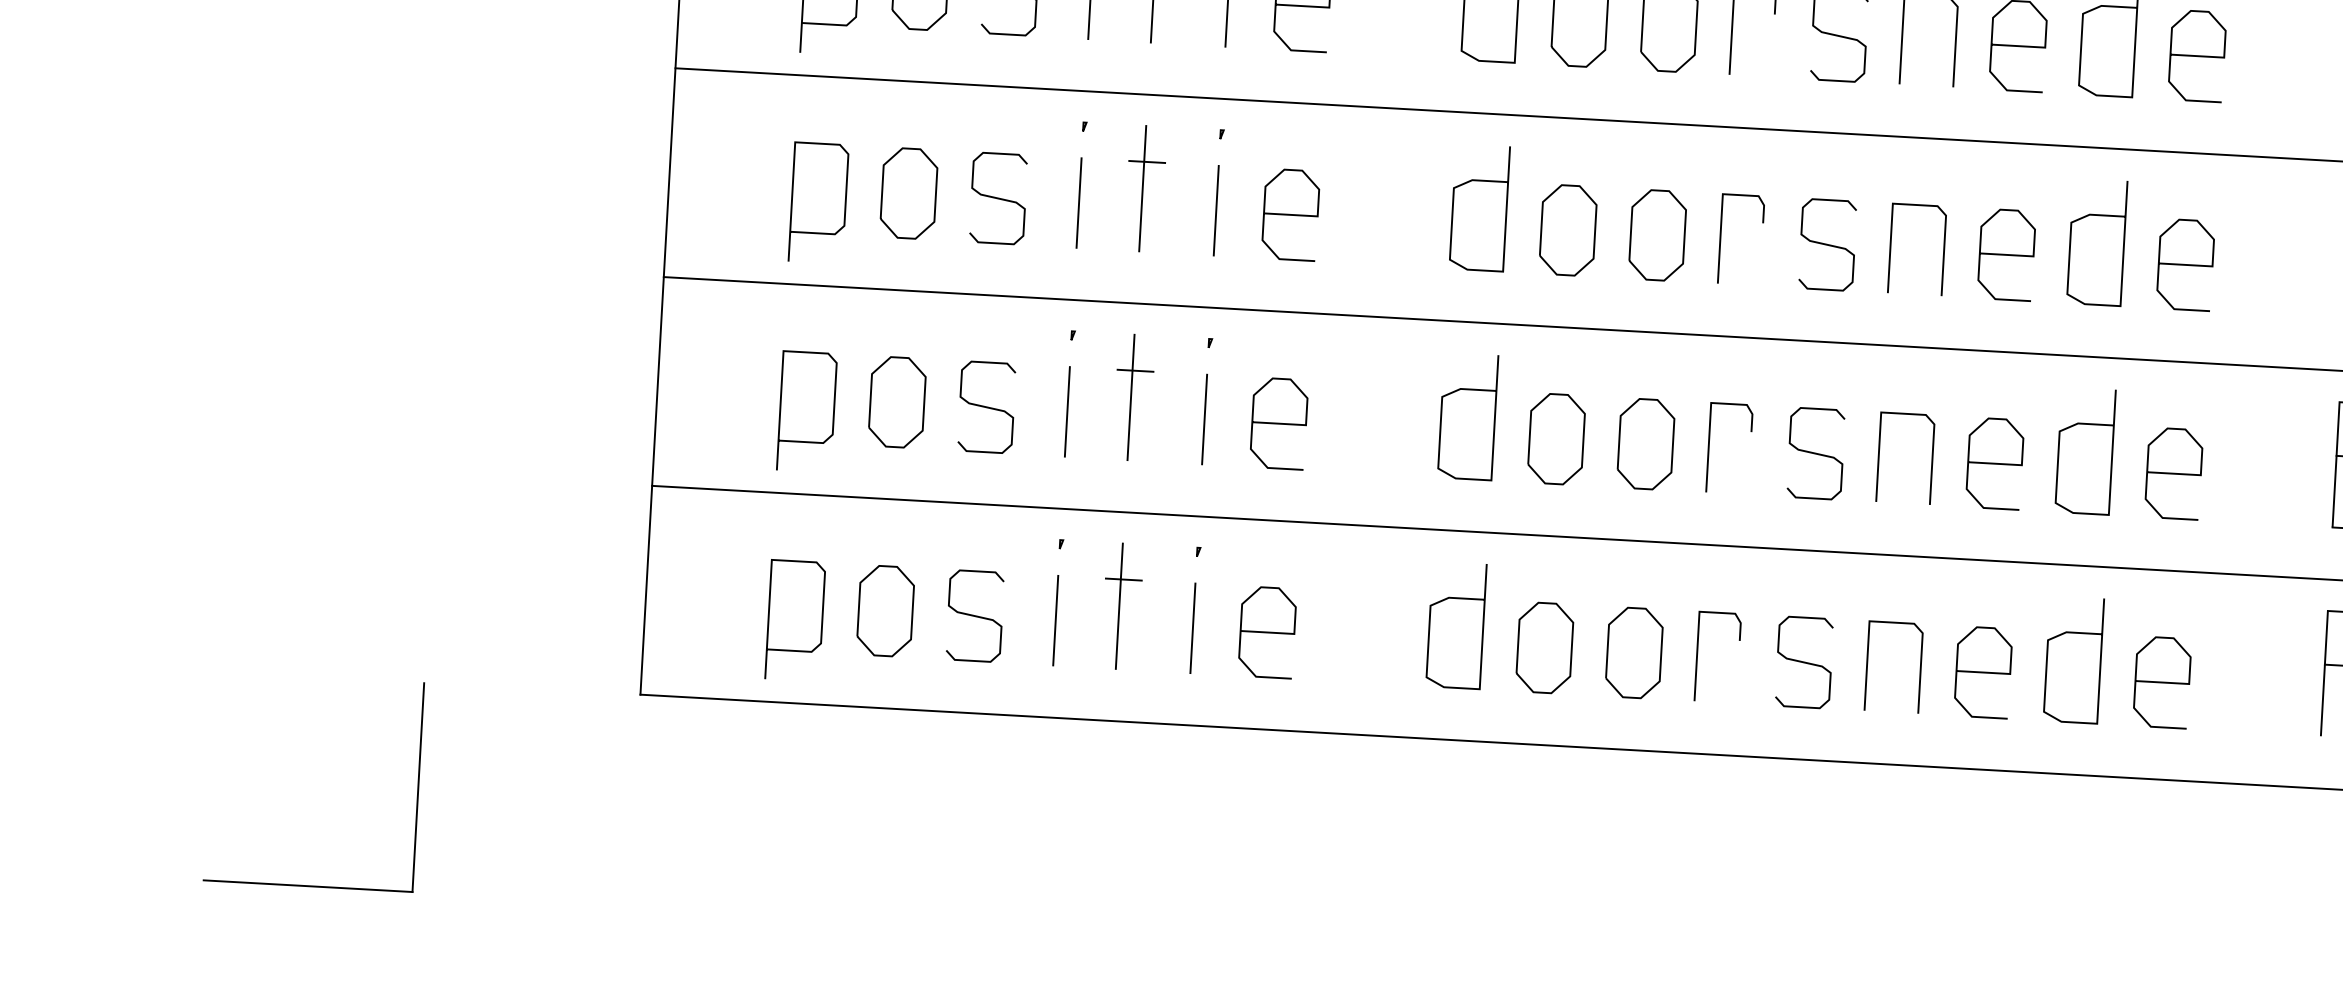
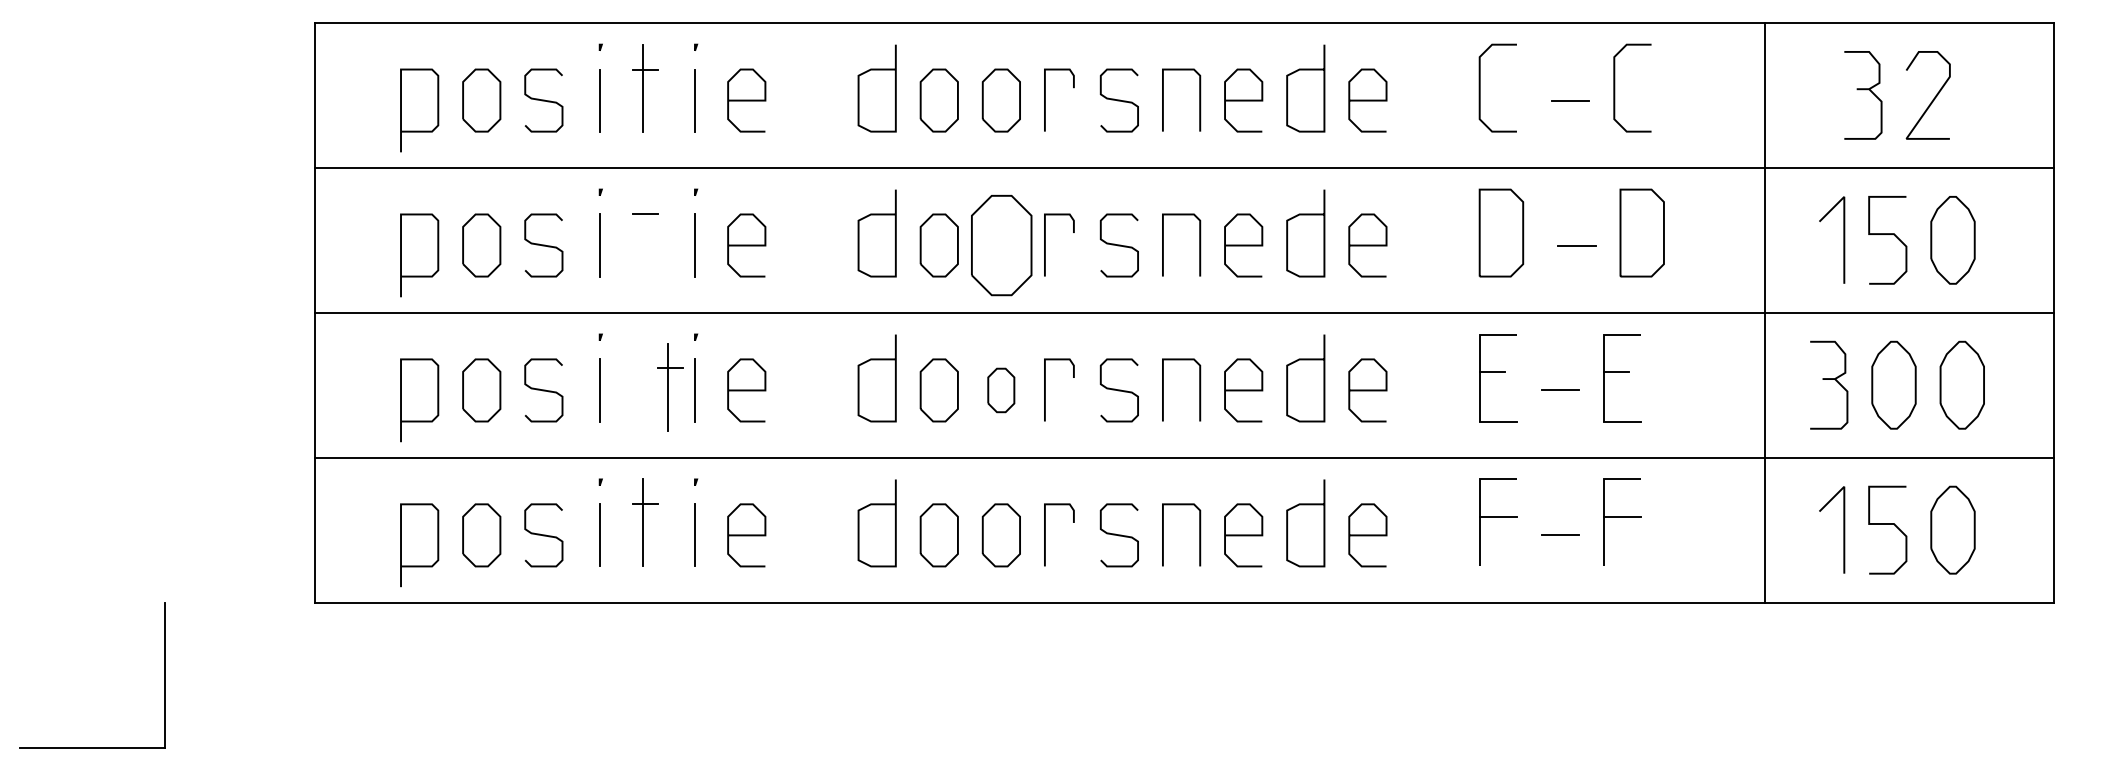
line: (1143, 187) -> (643, 232), removed
part: (1656, 235) -> (1000, 245), size x1.6
part: (1134, 398) -> (670, 387), moved
part: (1644, 444) -> (1000, 390), size x0.7

